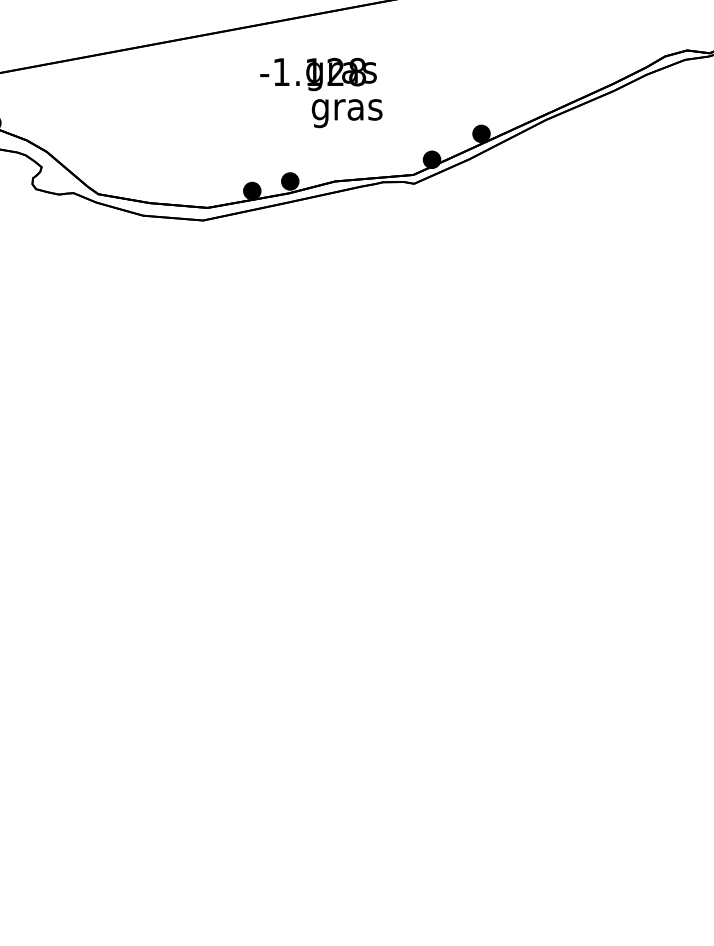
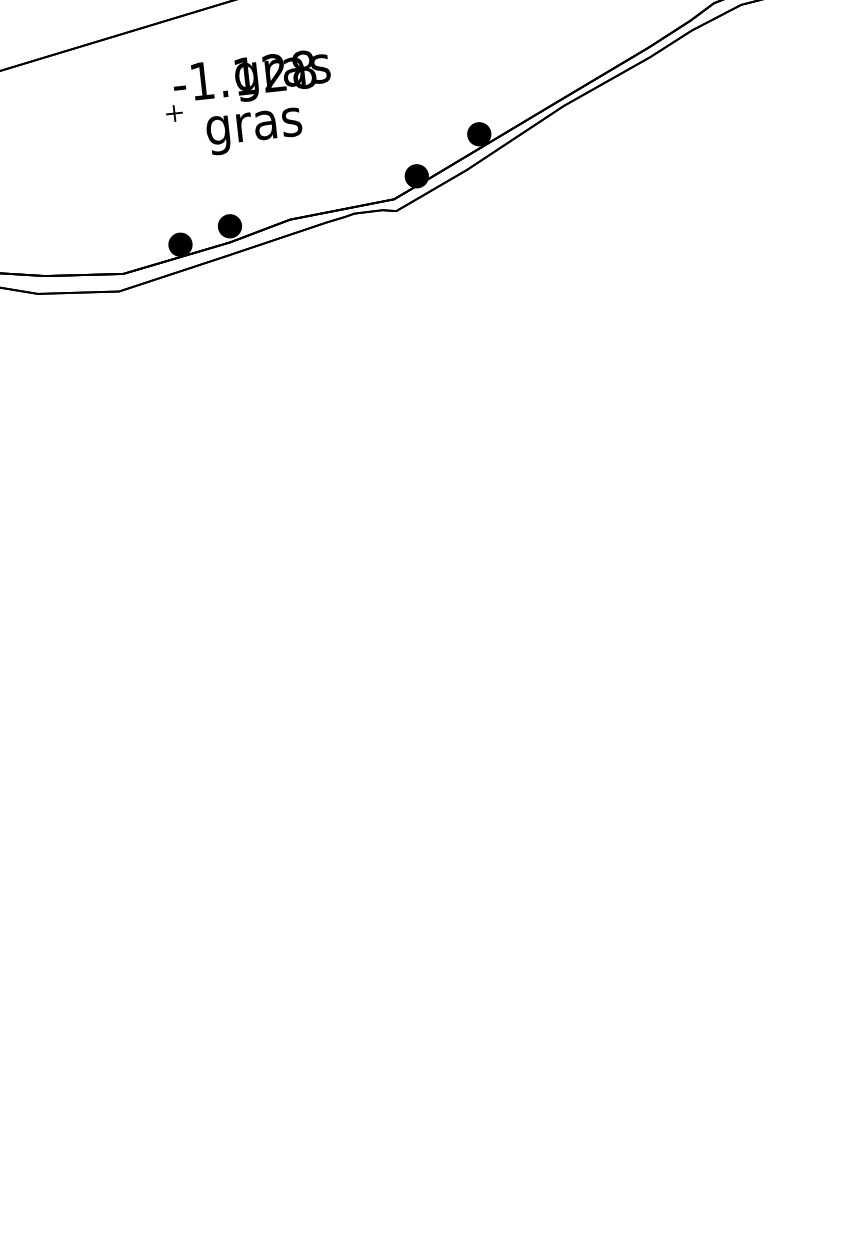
part: (258, 93) -> (174, 113), added
text: (346, 113) -> (253, 131), moved

